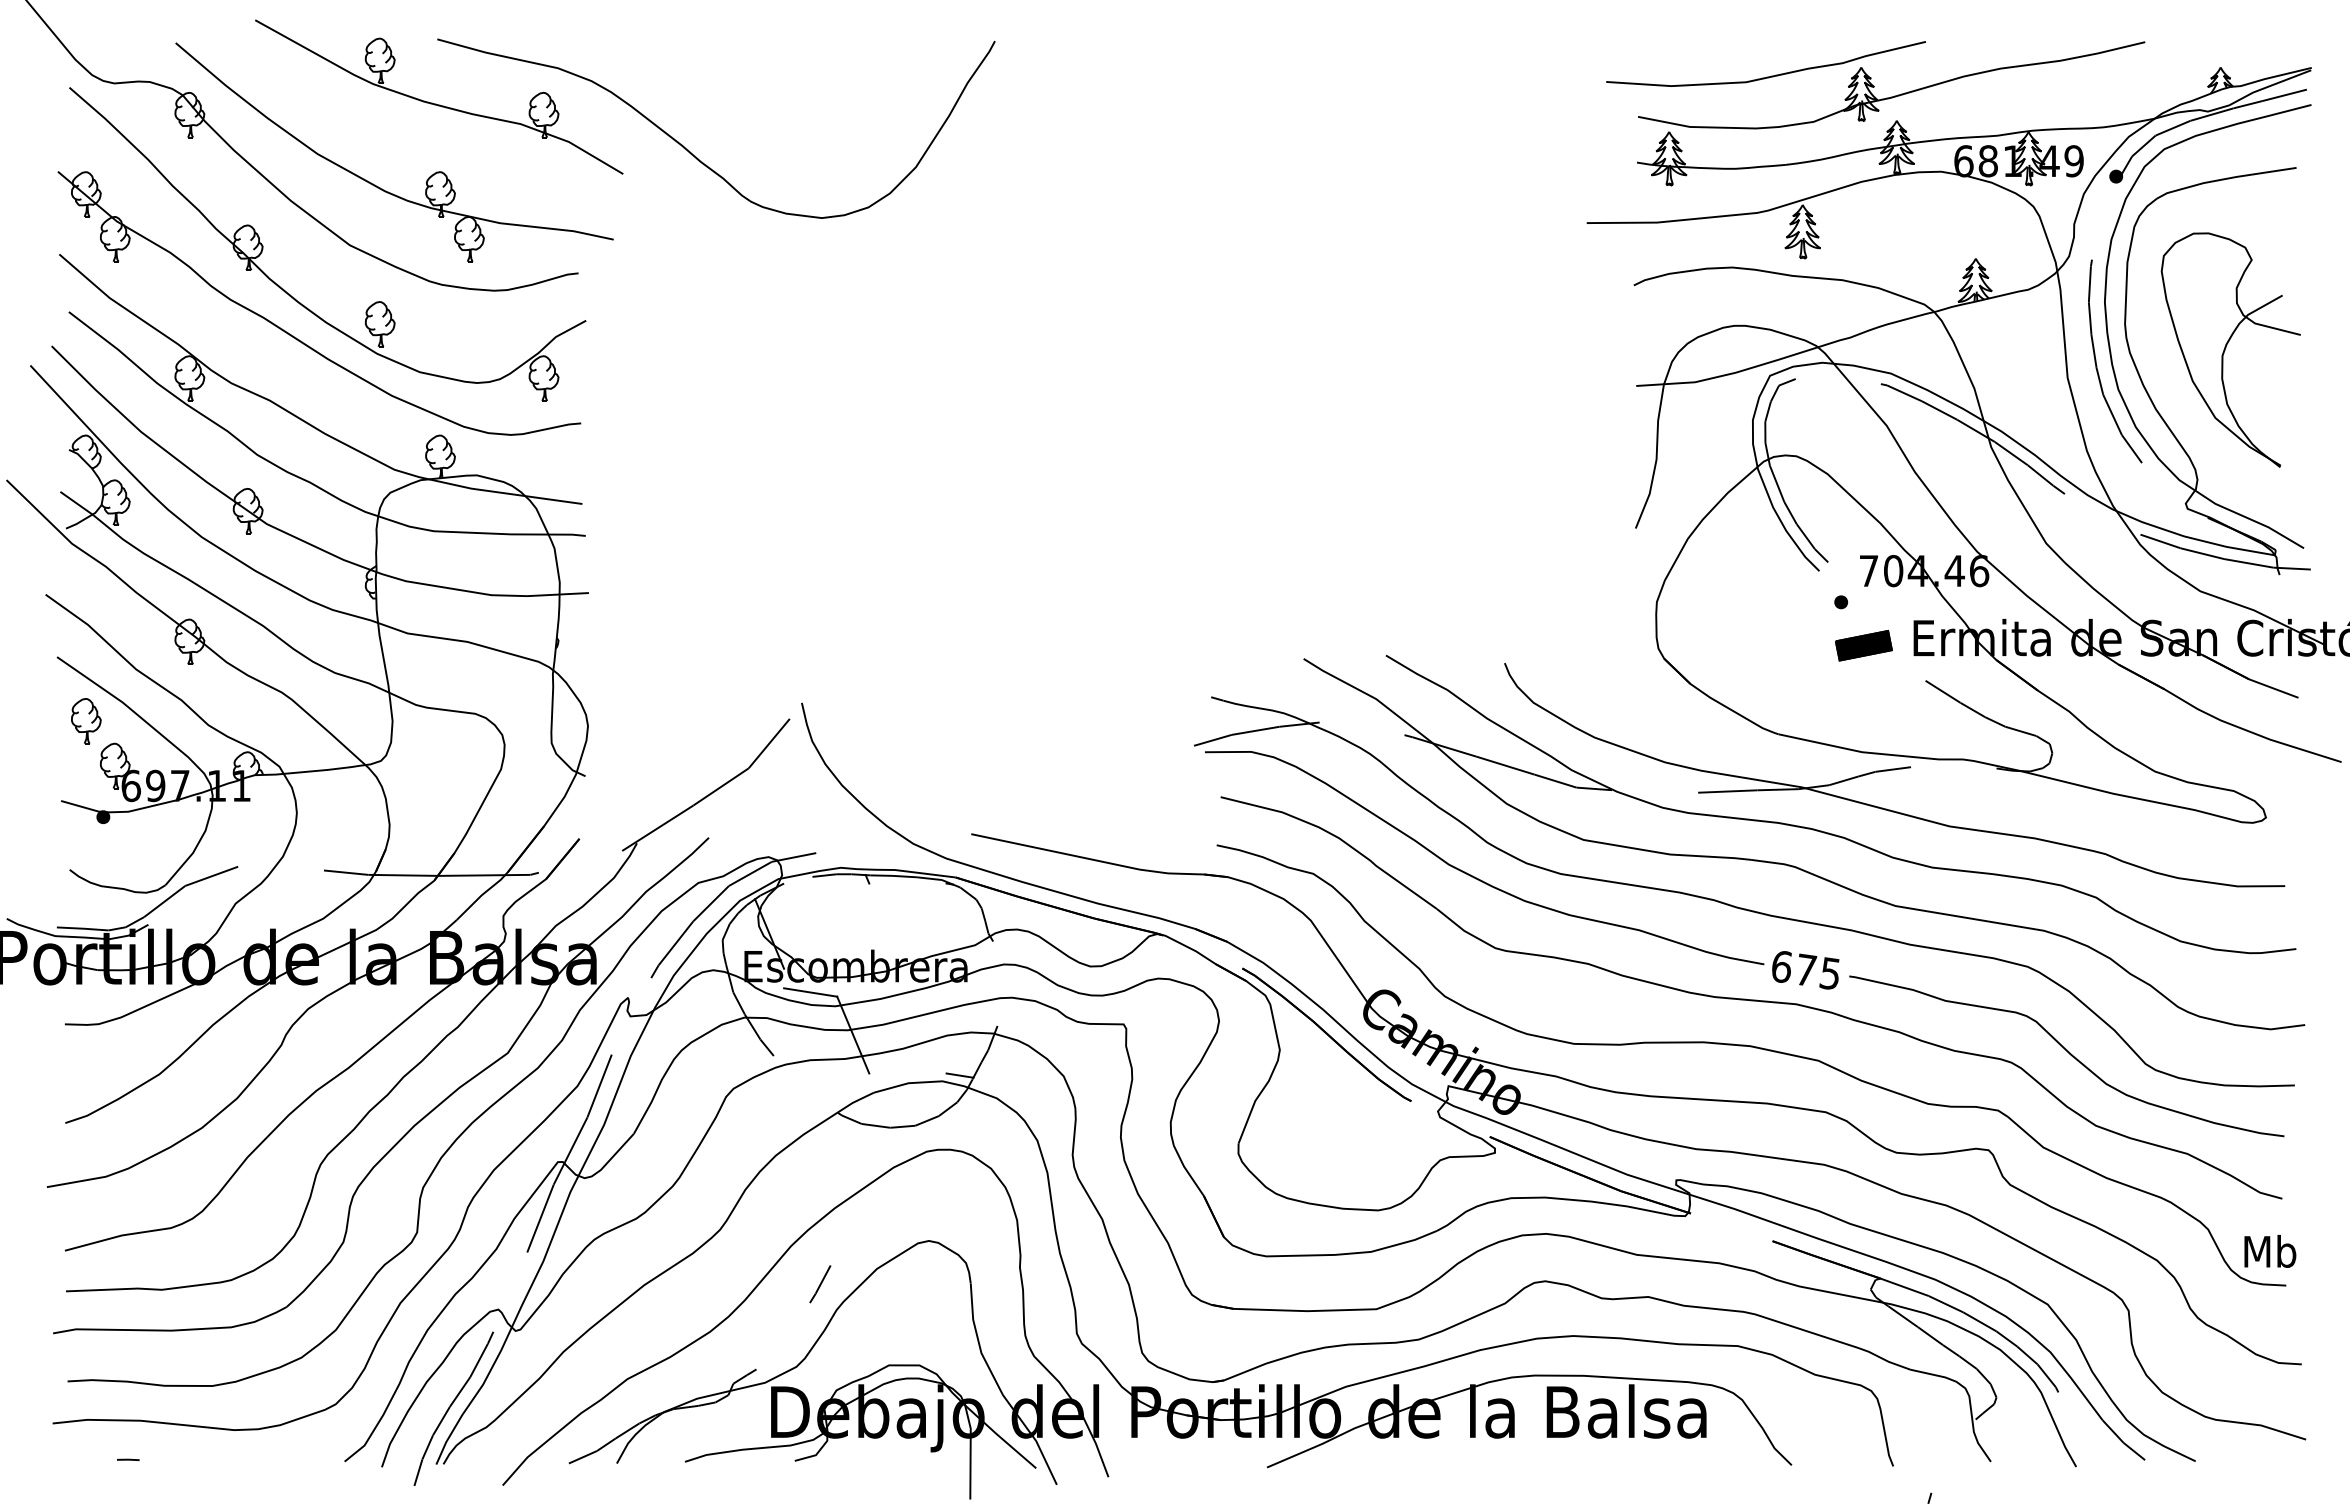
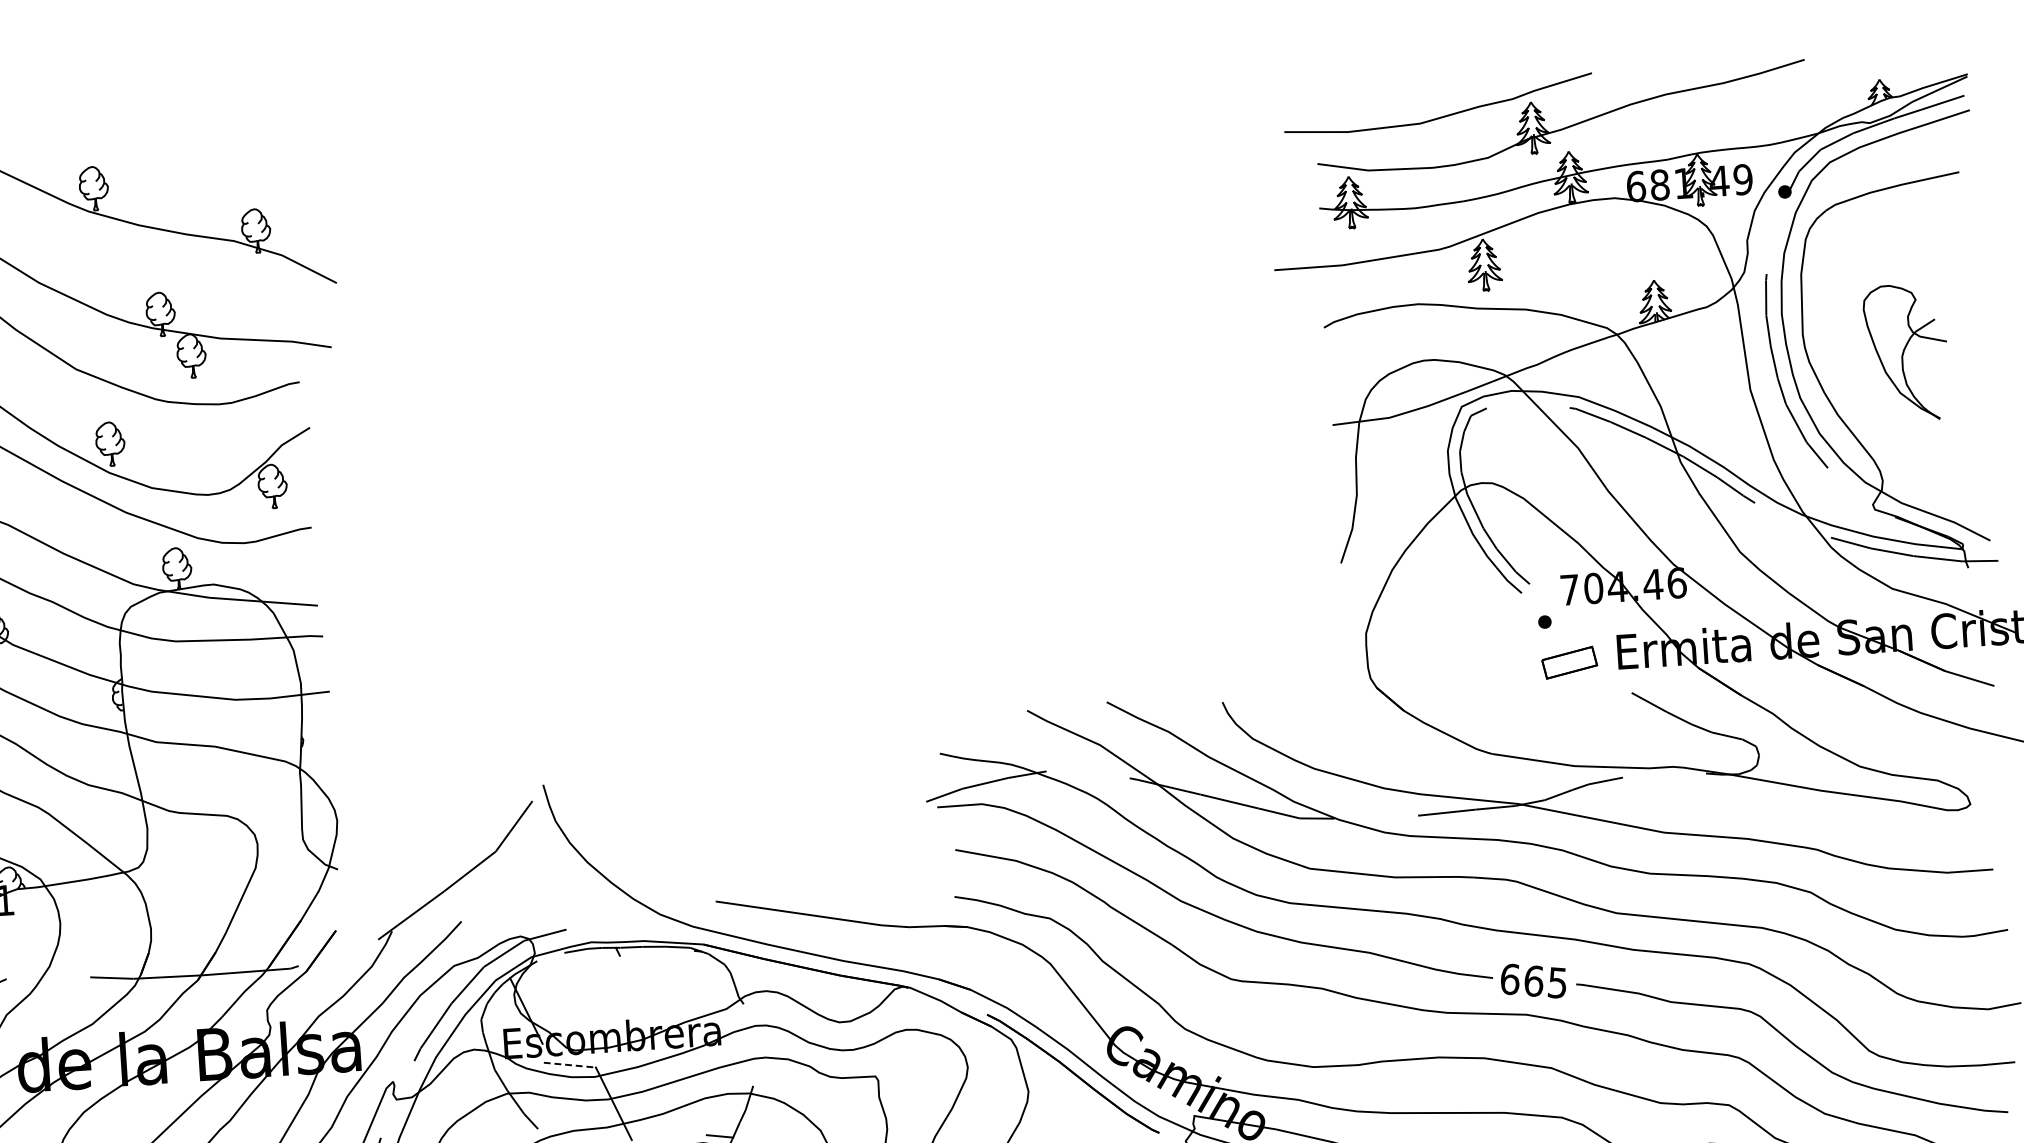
curve: (696, 156) -> (406, 261), removed
part: (2230, 349) -> (1906, 352), size x0.6
fill: (1863, 645) -> (1569, 662), removed
text: (1806, 969) -> (1534, 980), 675 -> 665
line: (810, 992) -> (569, 1065), solid -> dashed

